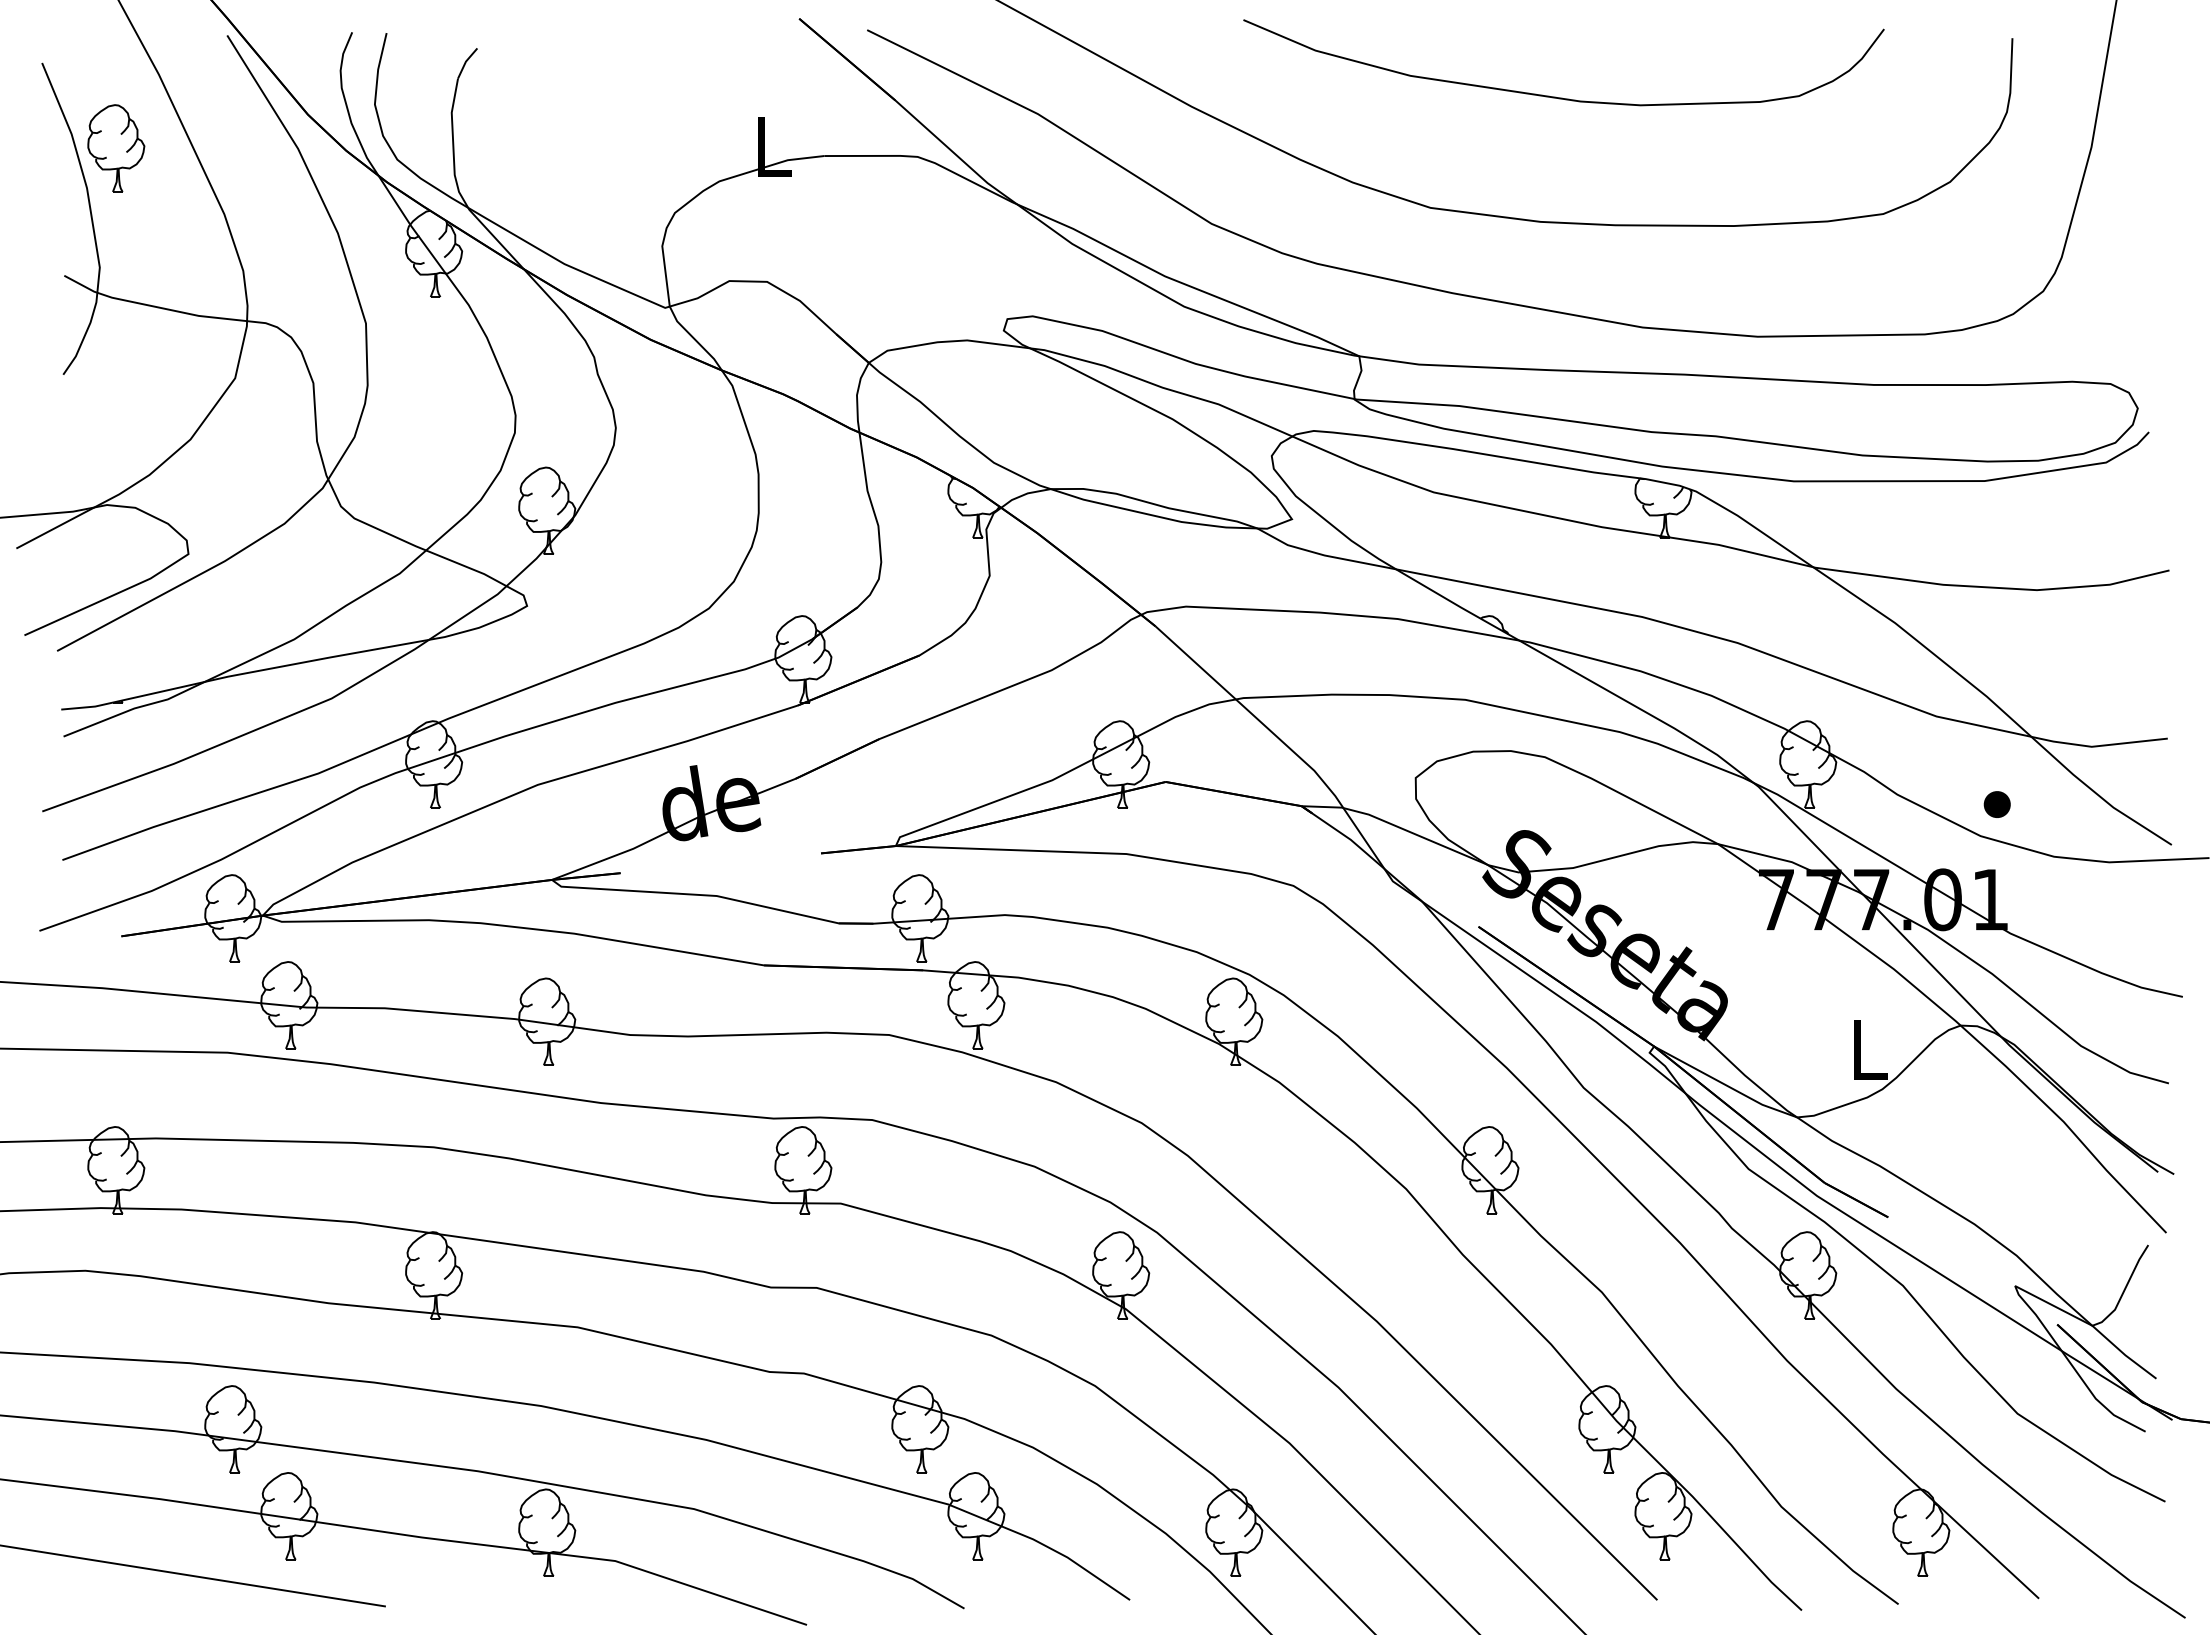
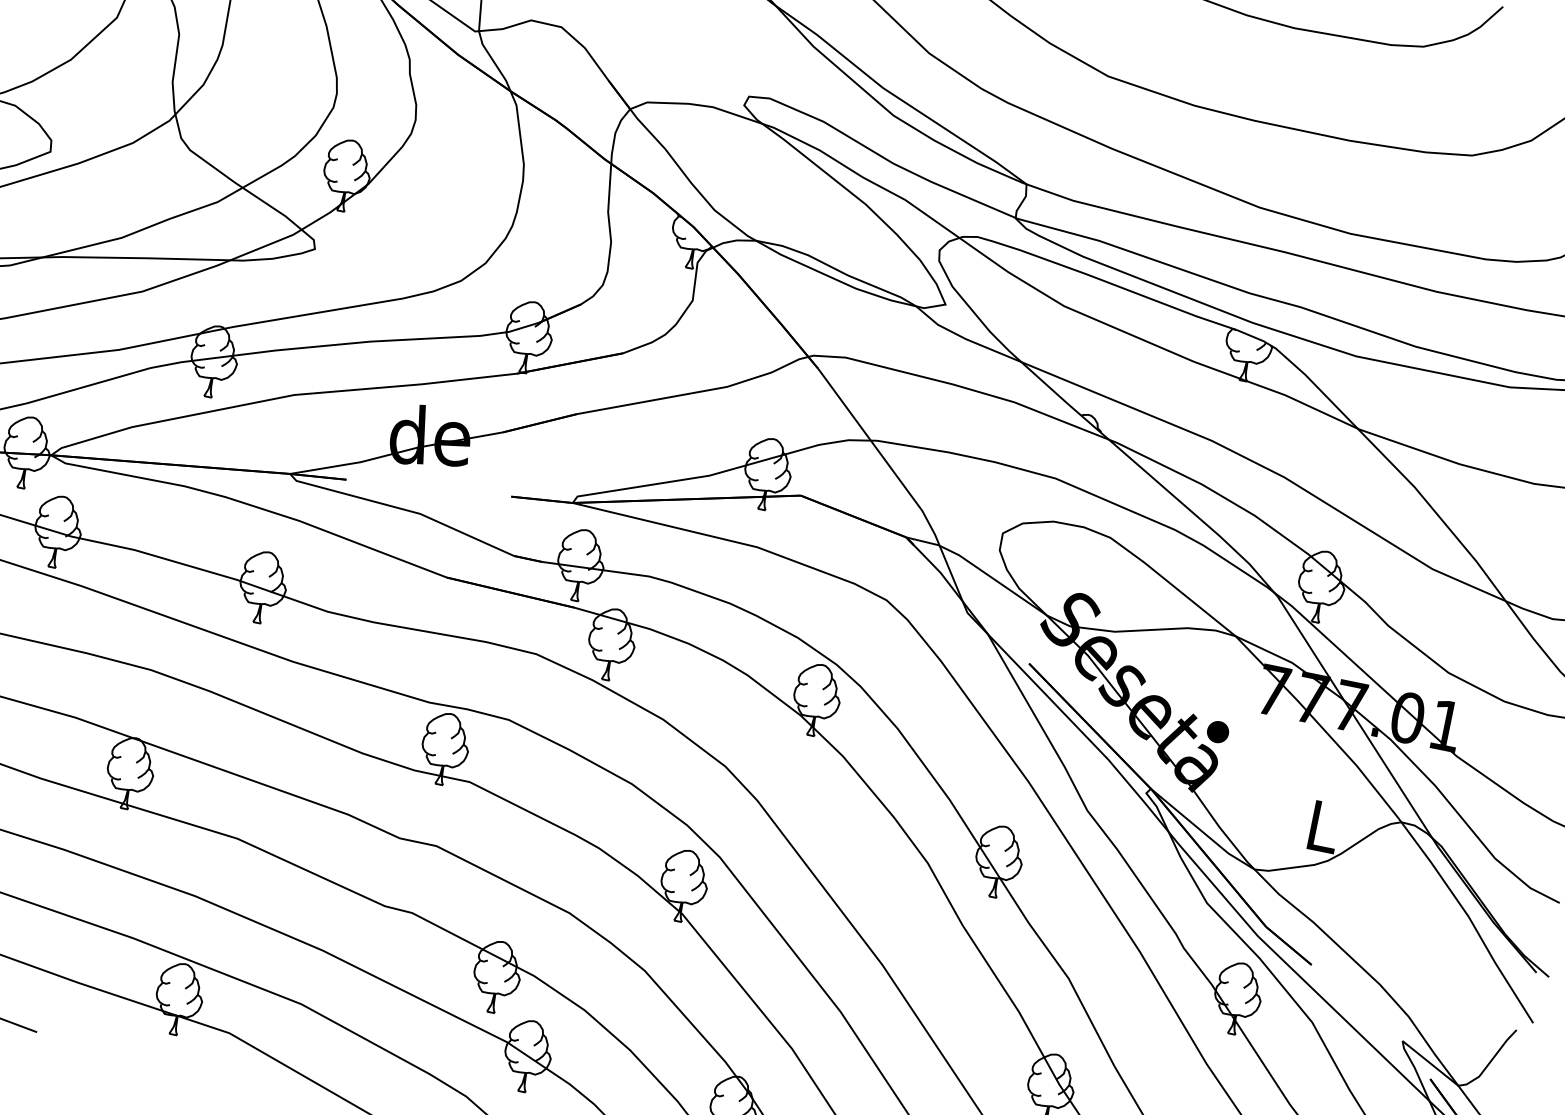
part: (1996, 804) -> (1217, 731), moved

